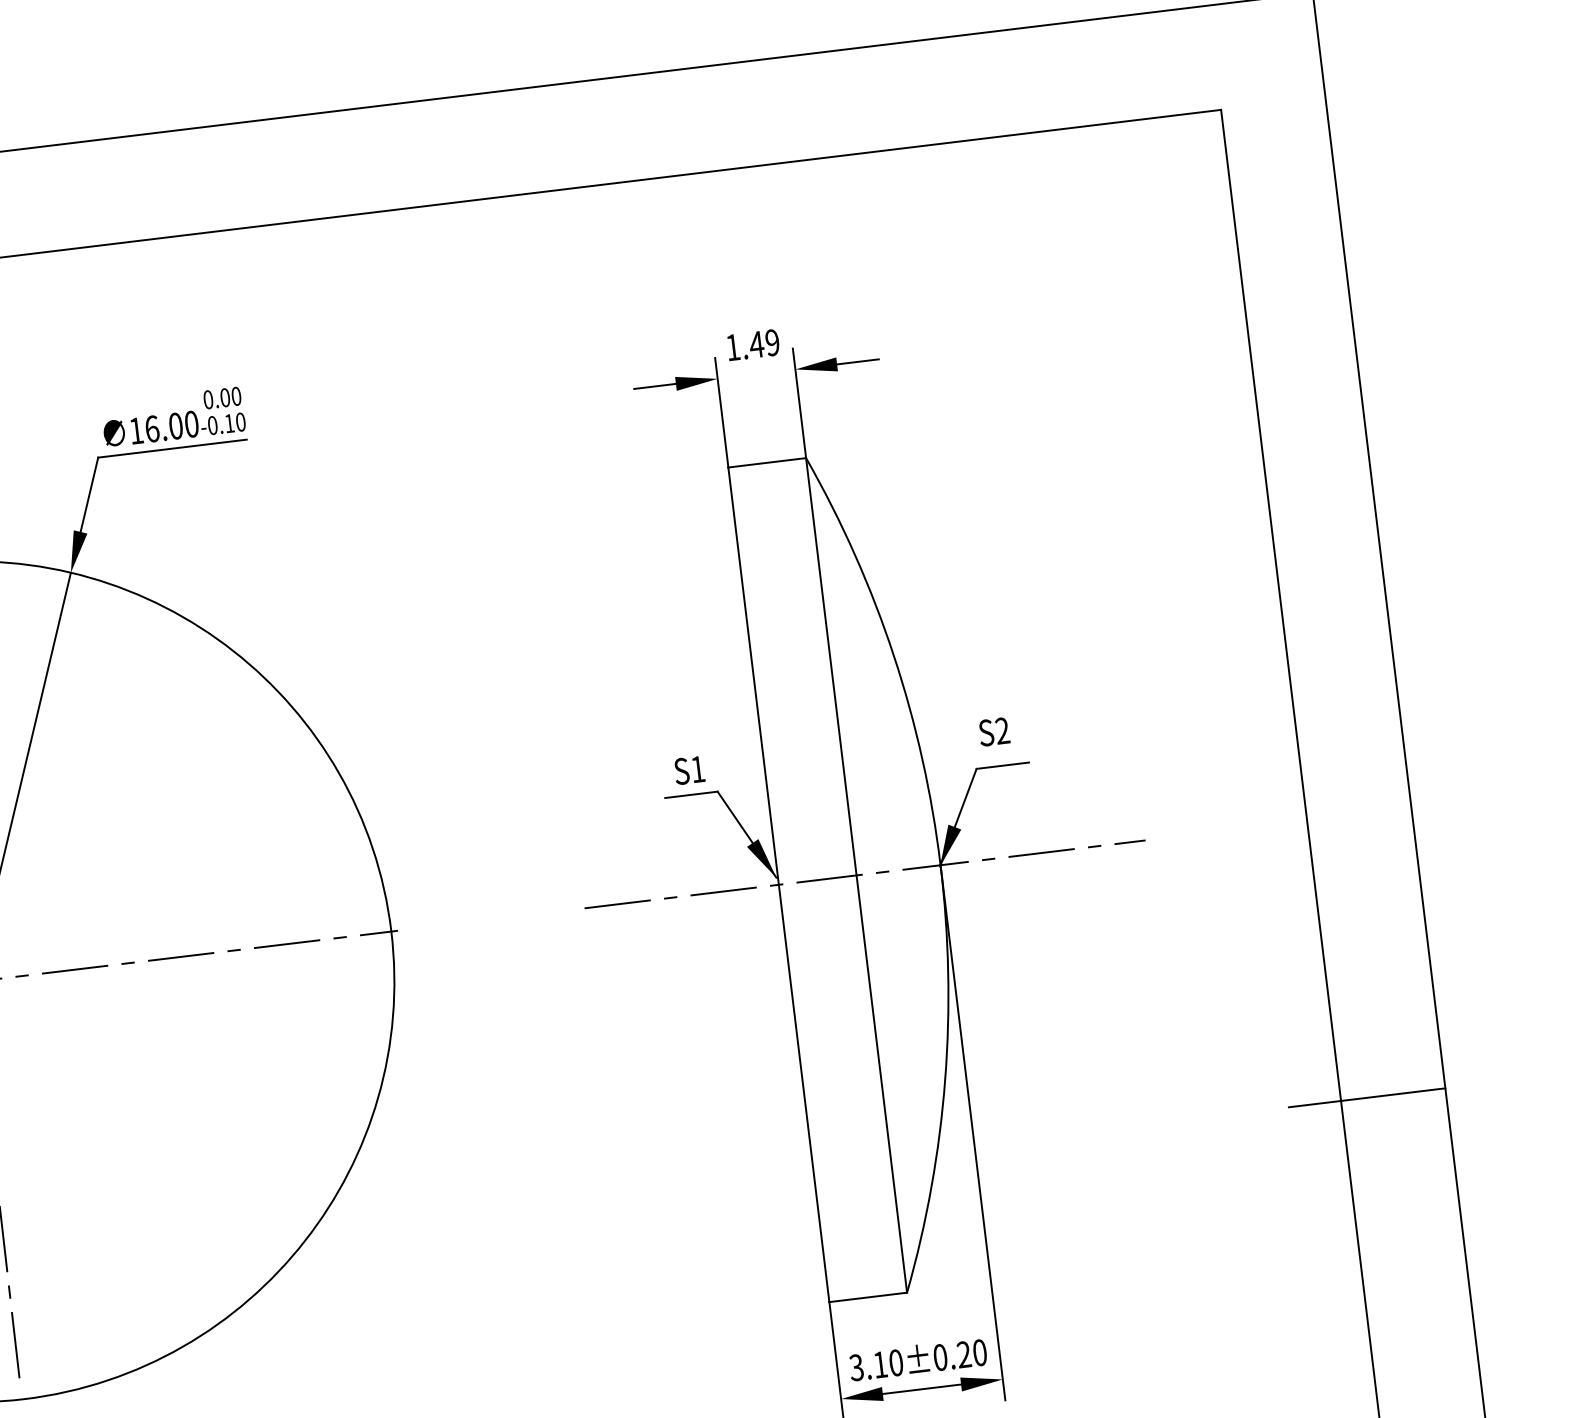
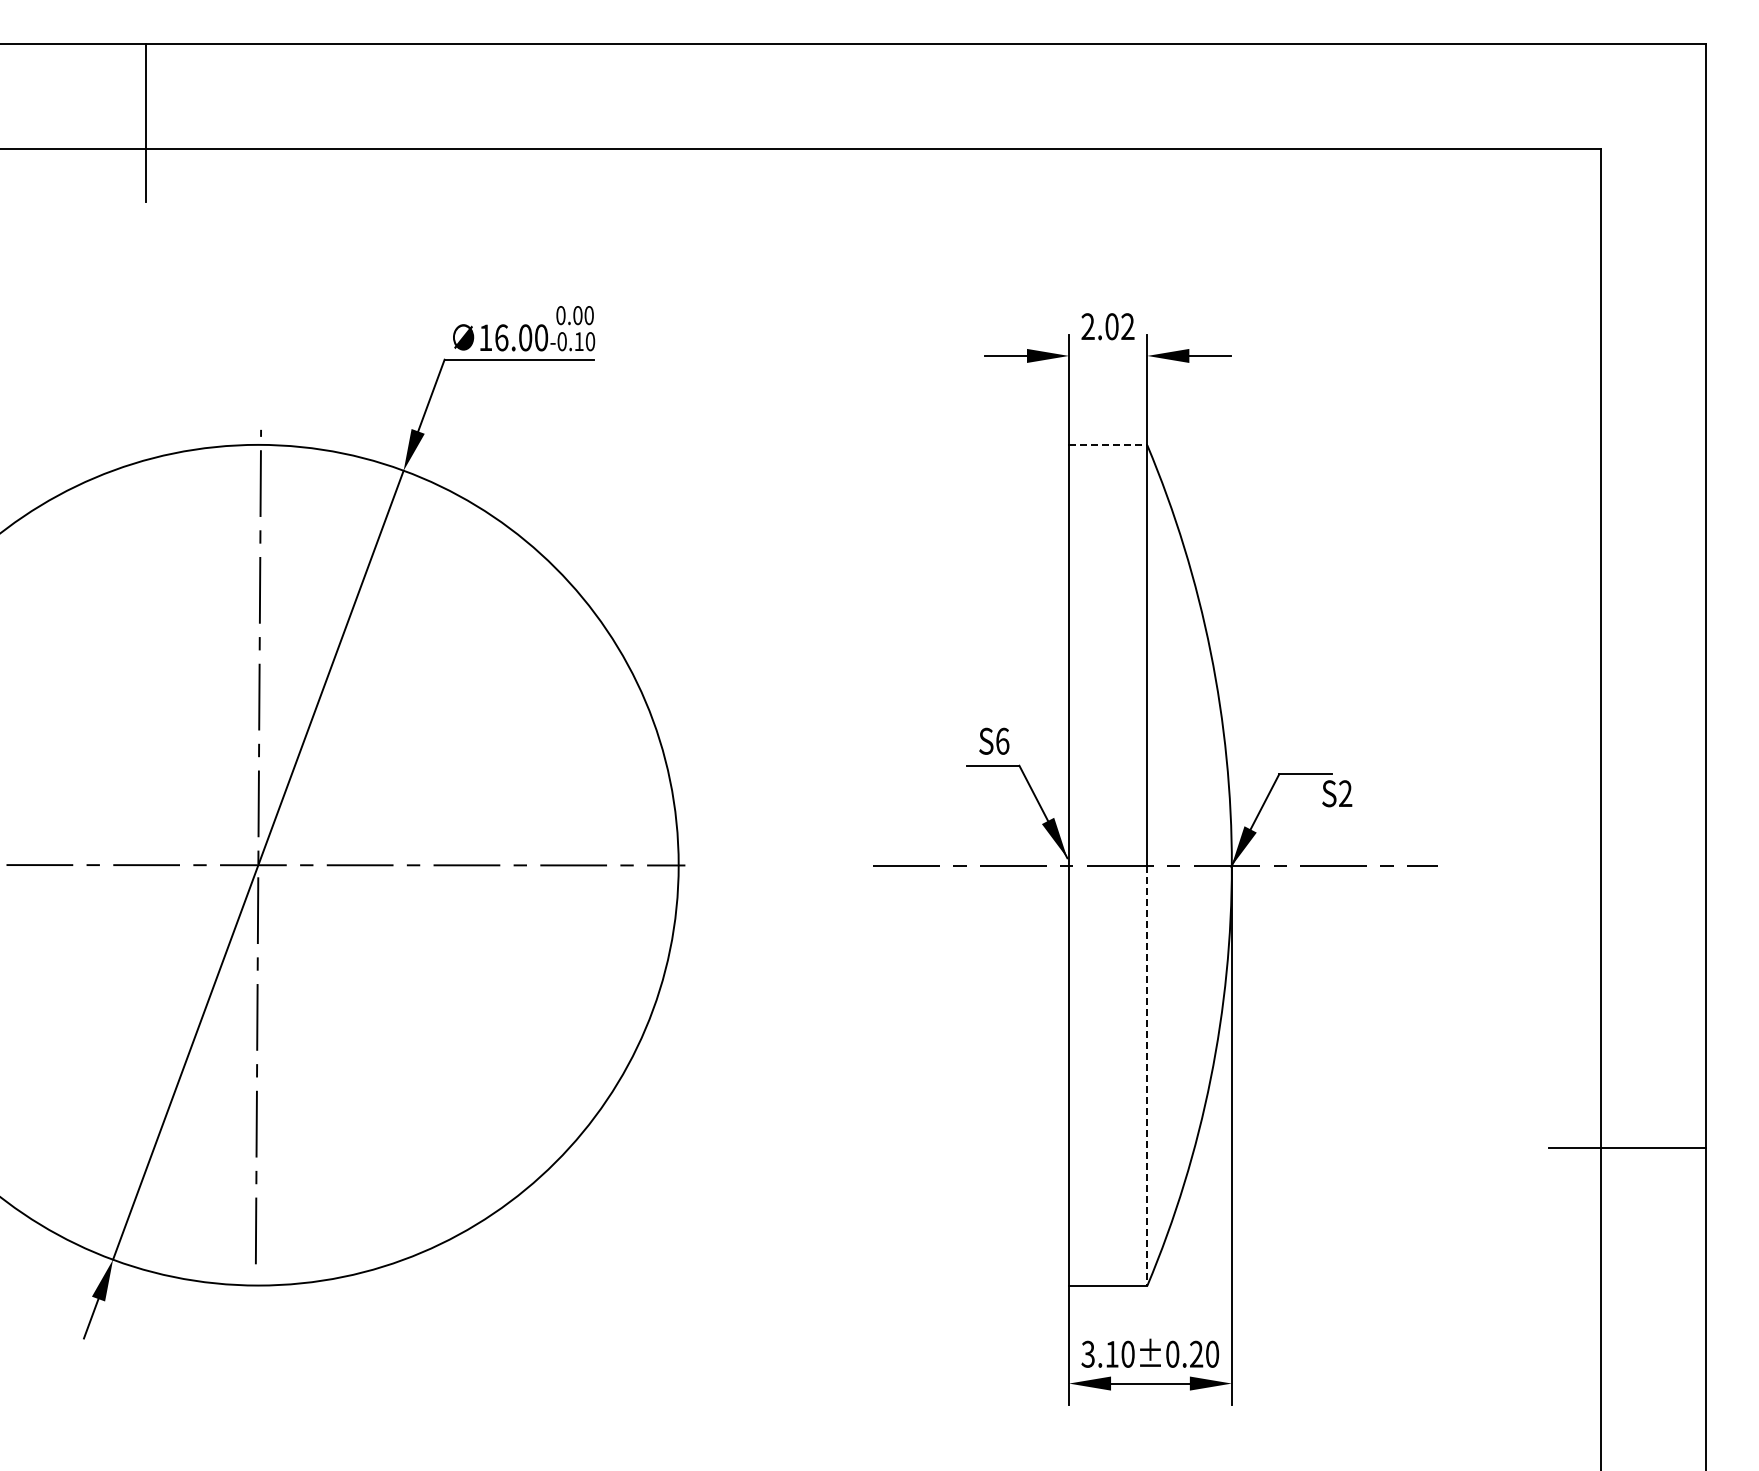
text: (752, 345) -> (1107, 326), 1.49 -> 2.02
line: (767, 463) -> (1108, 445), solid -> dashed
text: (994, 731) -> (1337, 793), moved
text: (697, 768) -> (1002, 740), S1 -> S6
line: (882, 1084) -> (1147, 1076), solid -> dashed

